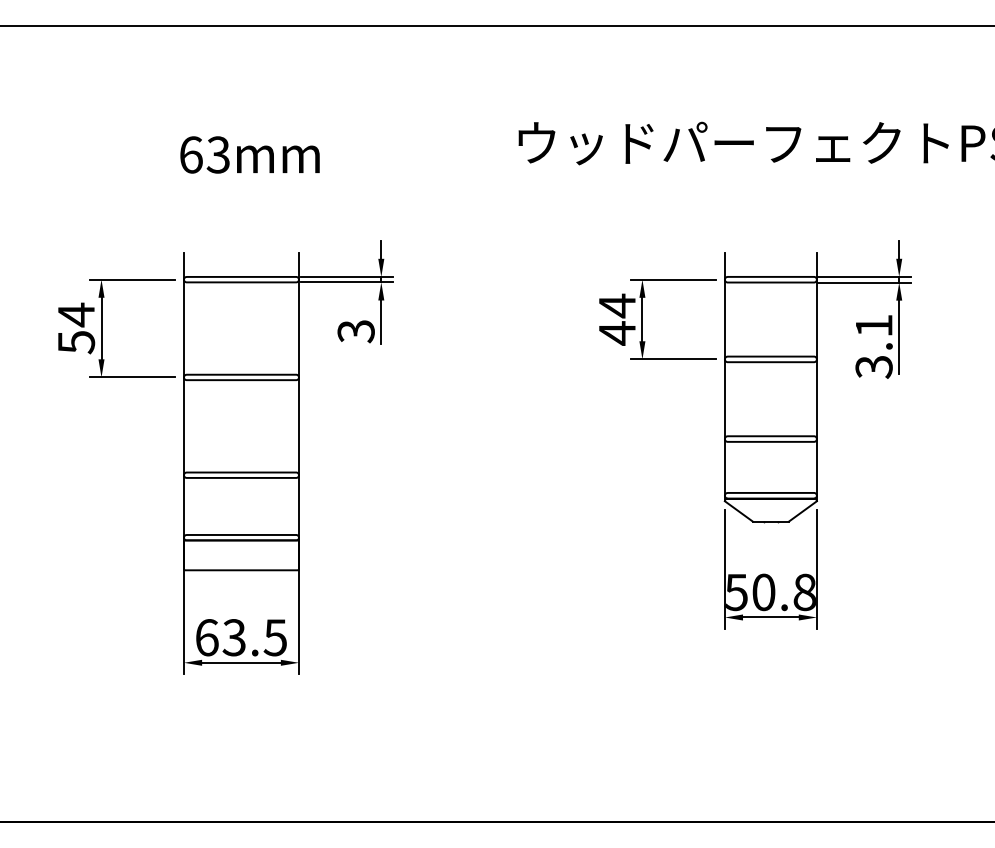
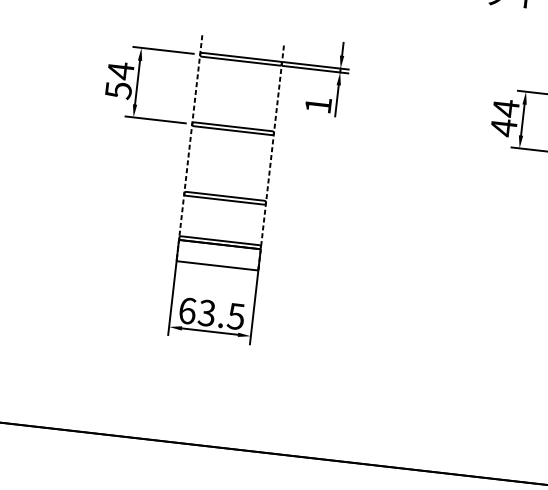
text: (355, 331) -> (317, 105), 3 -> 1
line: (298, 410) -> (270, 156), solid -> dashed
line: (184, 411) -> (189, 148), solid -> dashed

